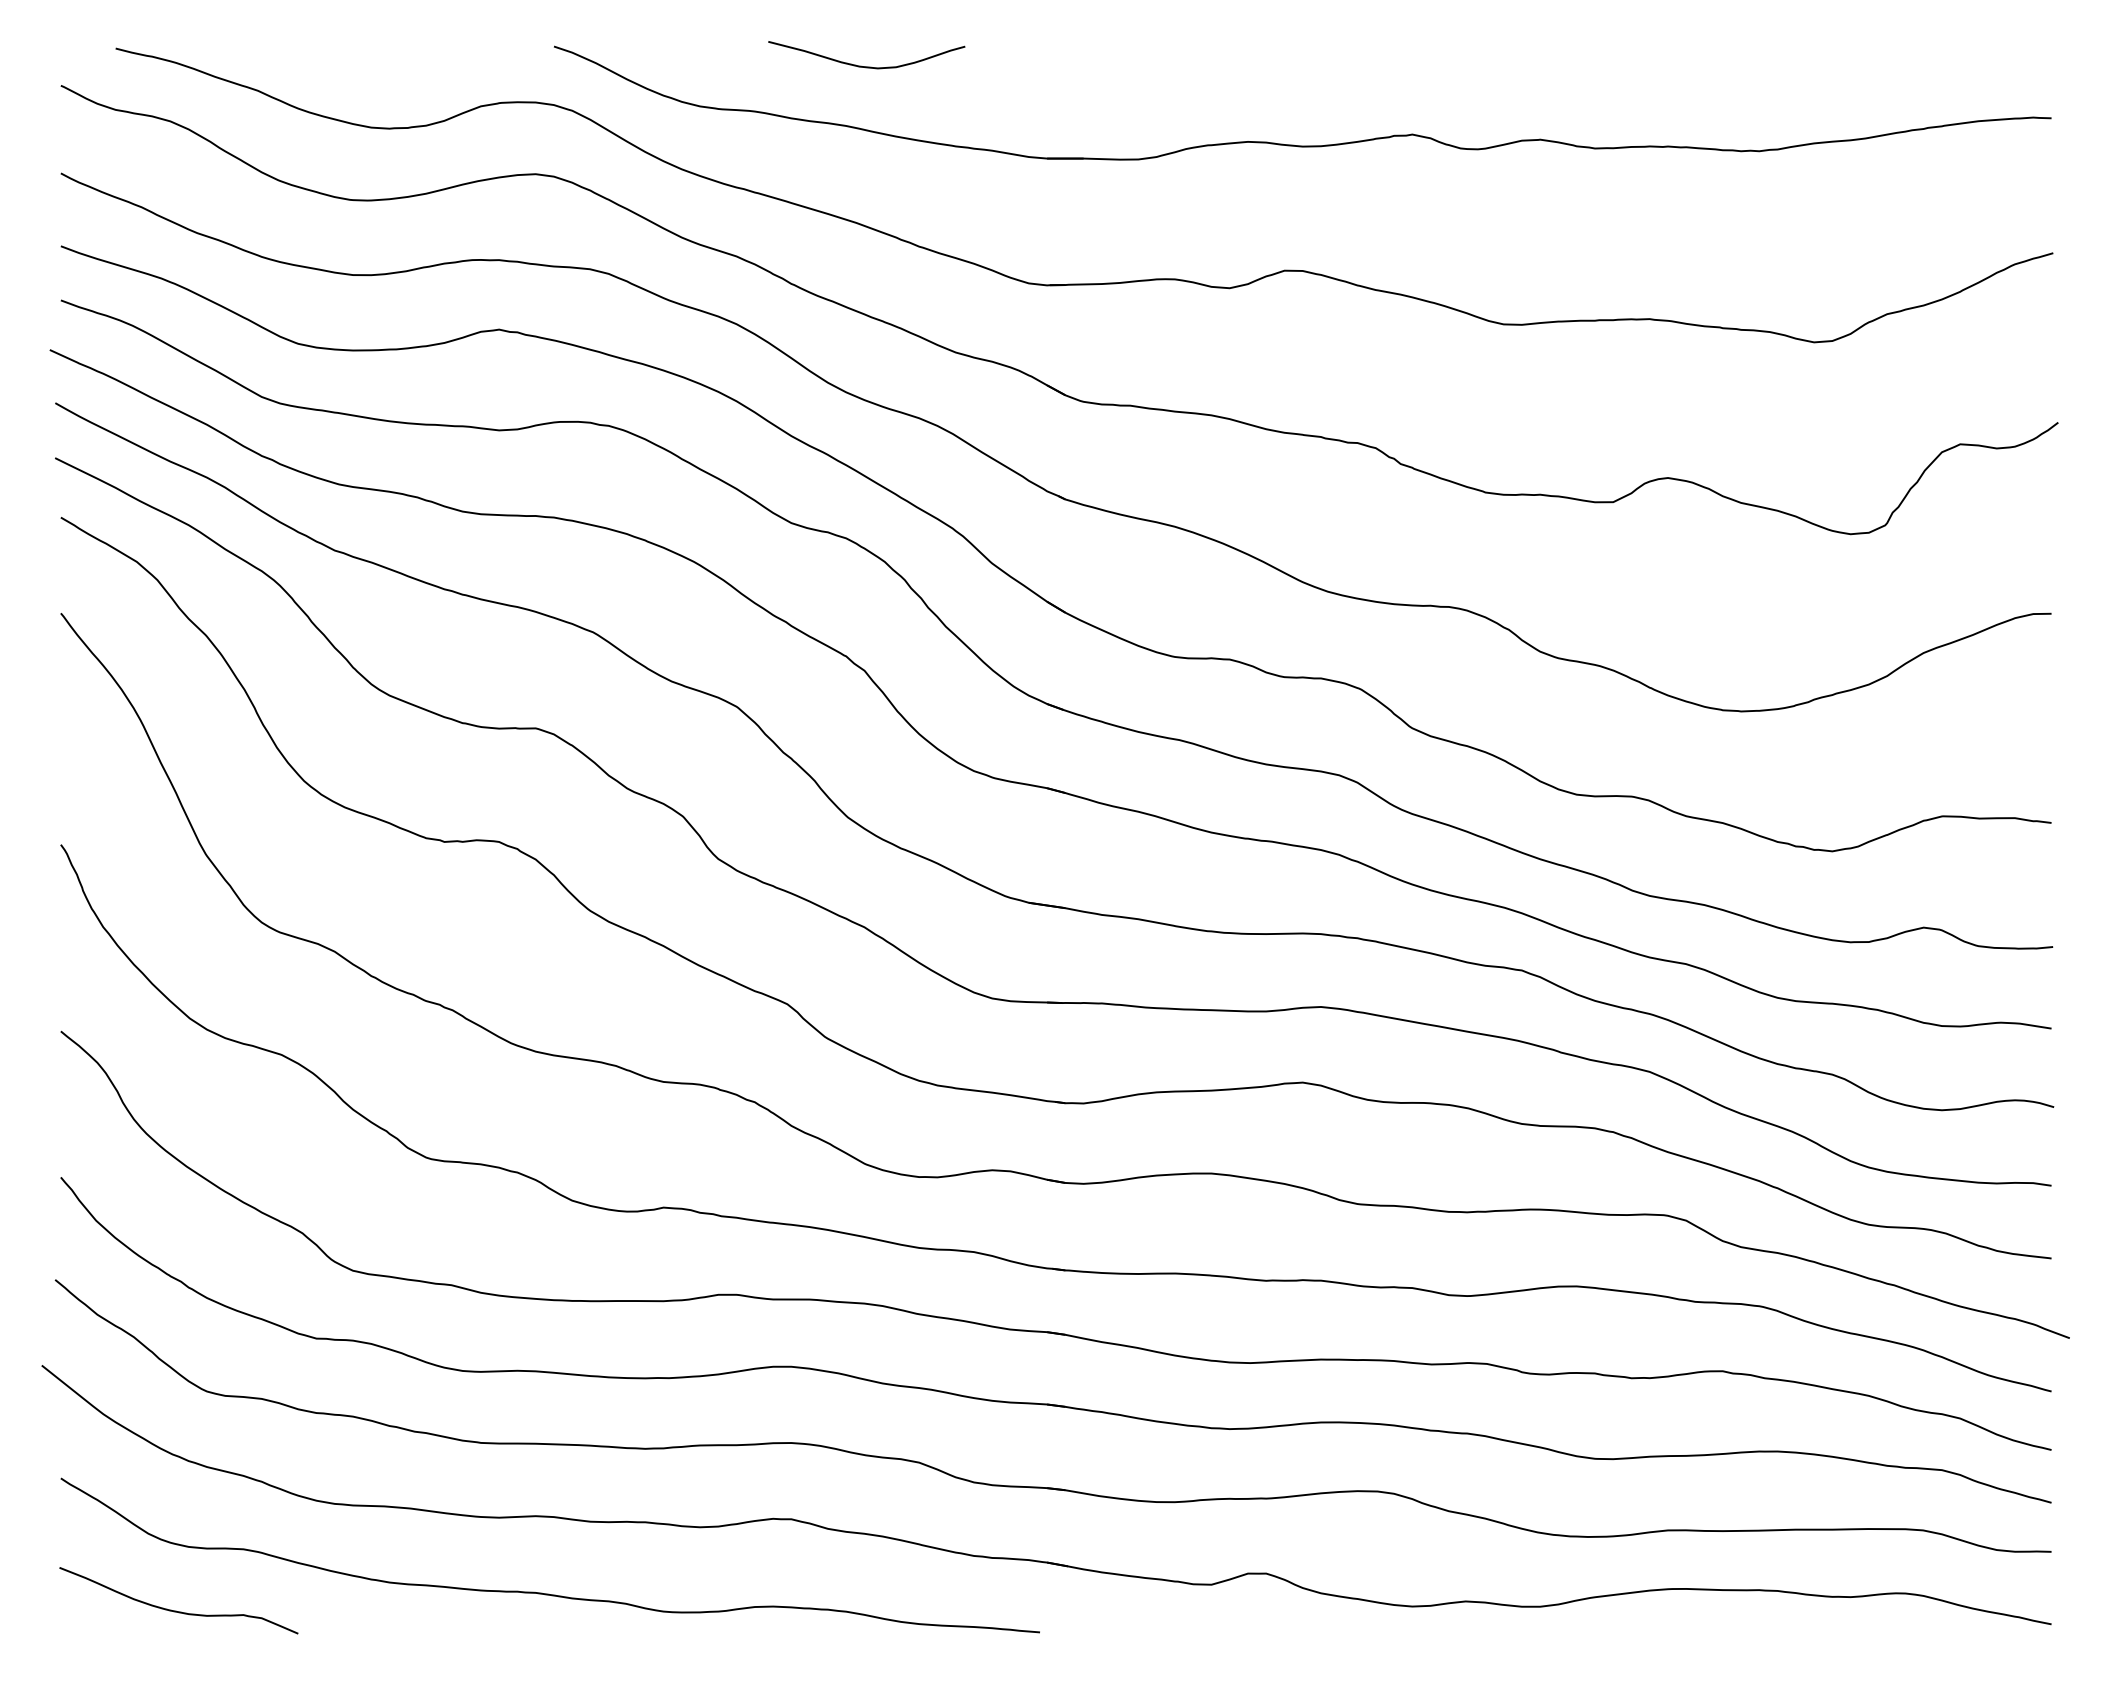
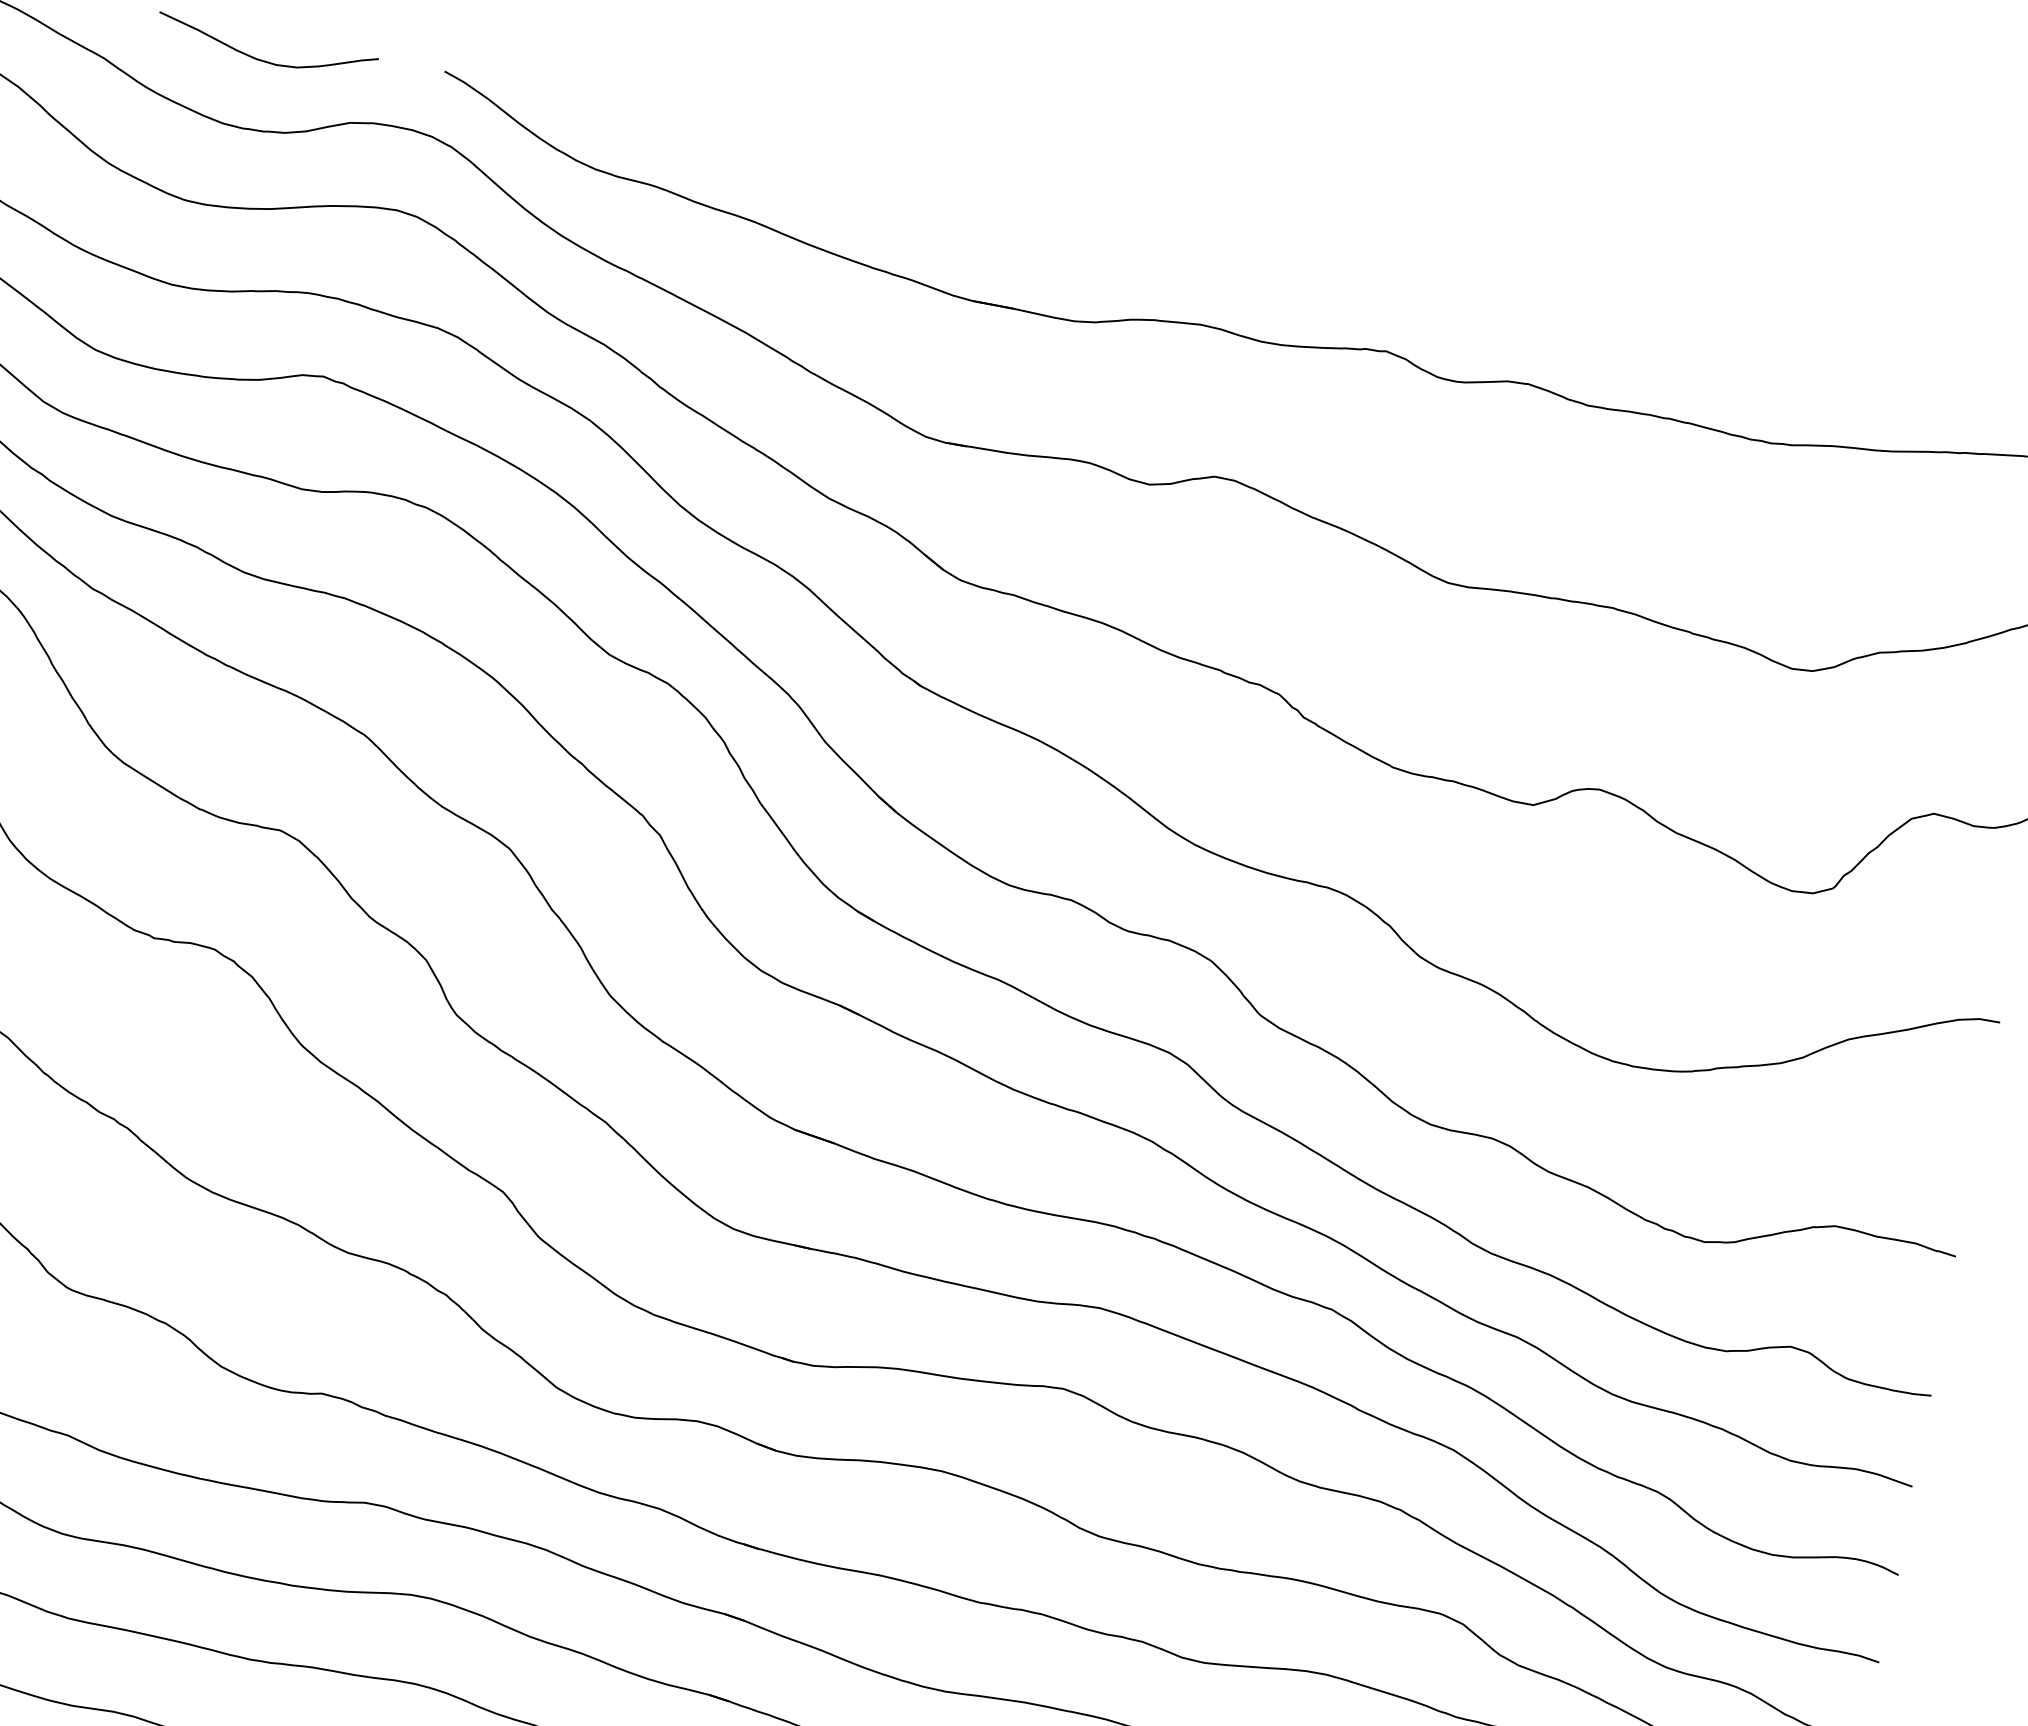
curve: (866, 66) -> (264, 60), moved

